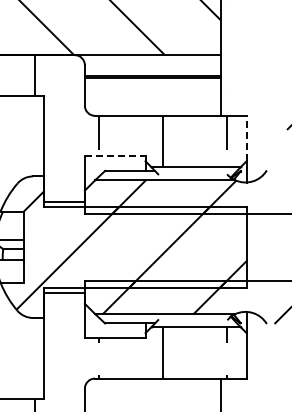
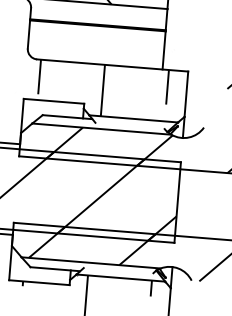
line: (246, 138) -> (186, 94), dashed -> solid
line: (115, 156) -> (54, 101), dashed -> solid

